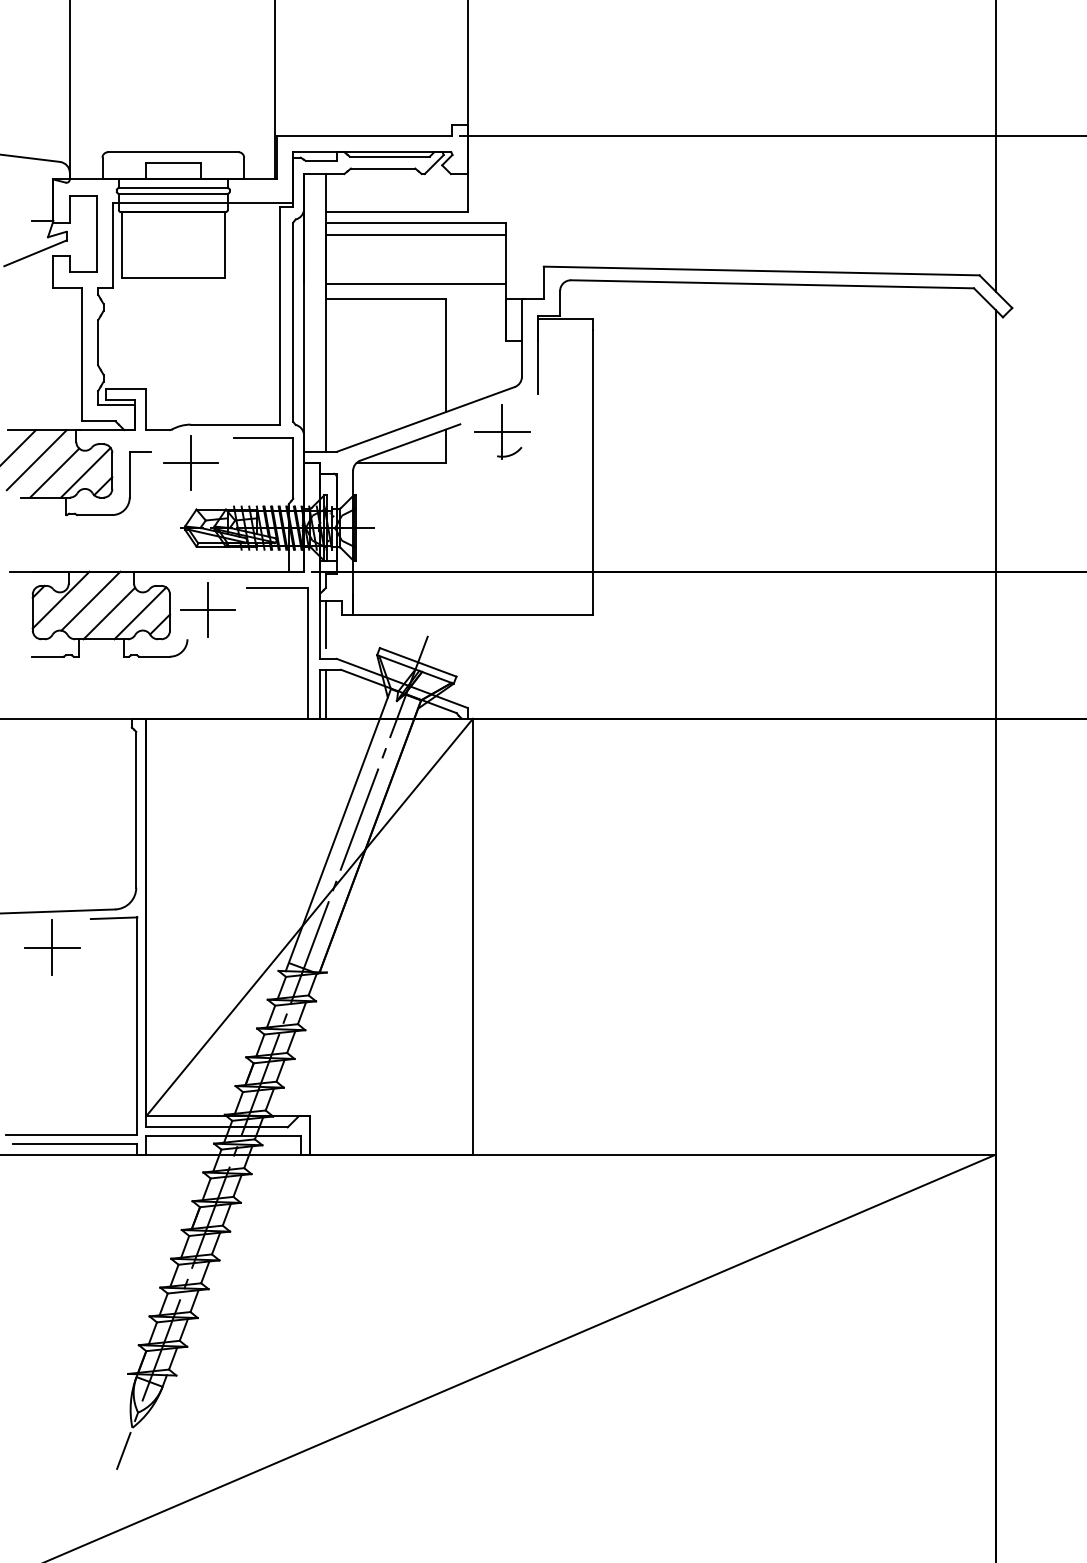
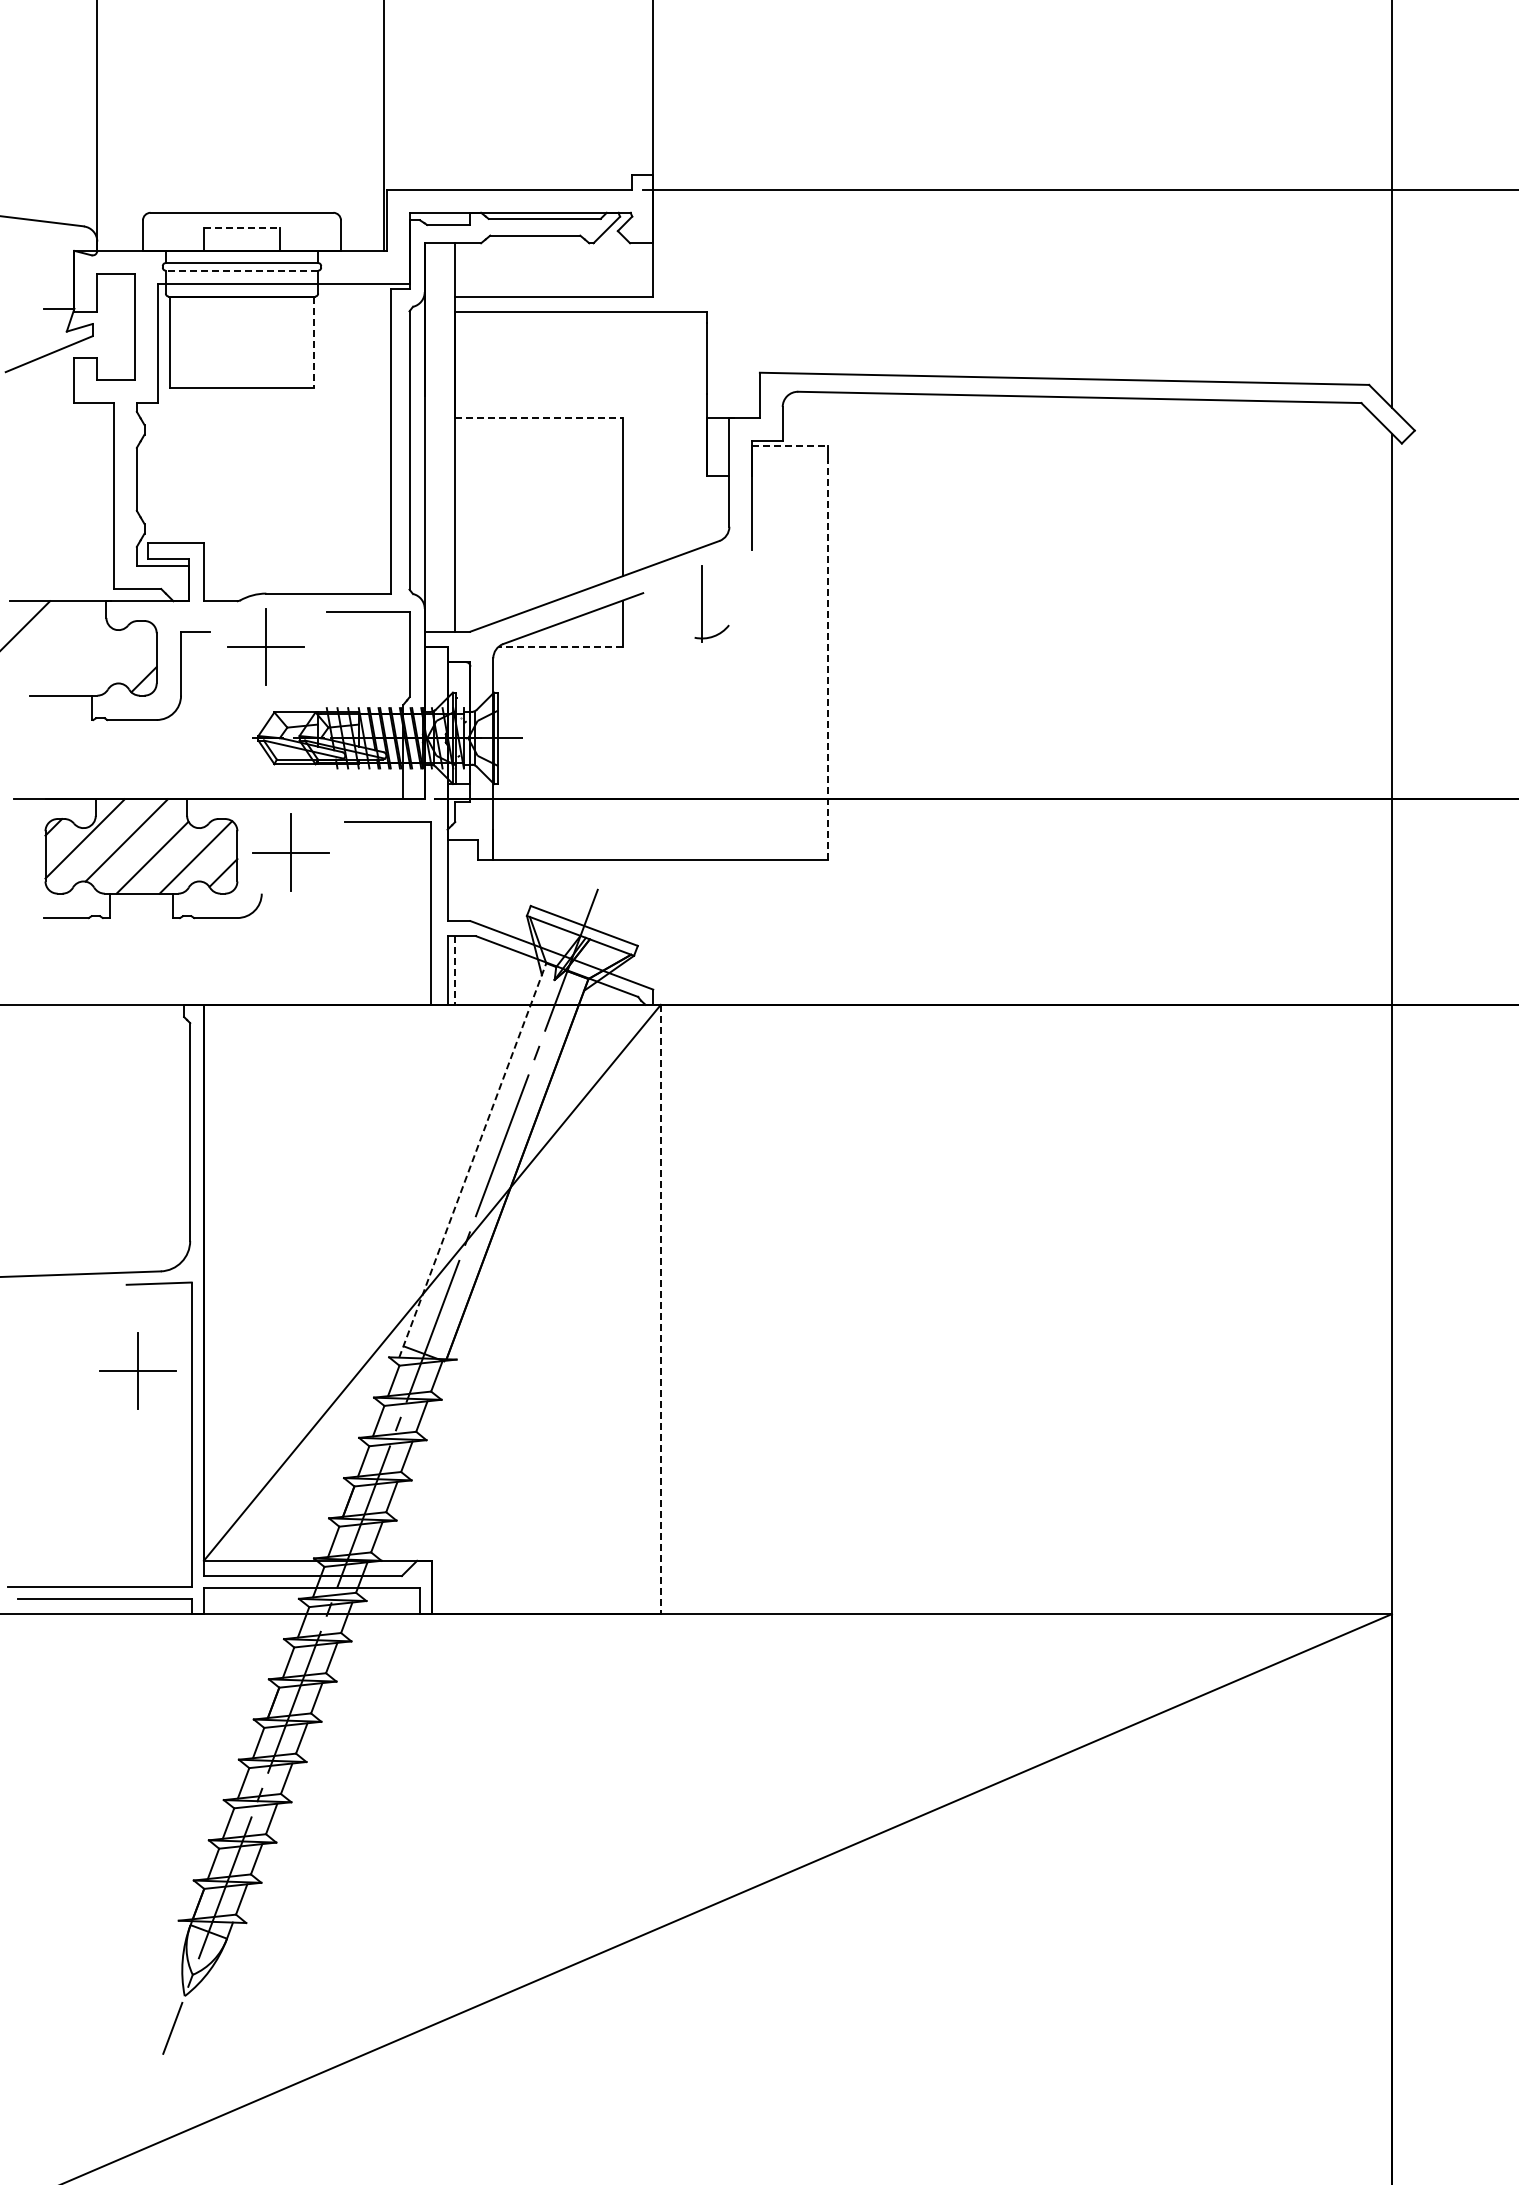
line: (173, 163) -> (242, 228), solid -> dashed
line: (172, 193) -> (241, 270), solid -> dashed
line: (415, 234) -> (580, 327), removed
line: (225, 245) -> (314, 342), solid -> dashed
line: (415, 284) -> (580, 397), removed
line: (386, 299) -> (539, 418), solid -> dashed
line: (565, 318) -> (790, 445), solid -> dashed
line: (502, 432) -> (701, 604), removed
line: (37, 460) -> (51, 643), removed
line: (401, 462) -> (560, 646), solid -> dashed
line: (85, 472) -> (119, 660), removed
line: (592, 472) -> (828, 660), solid -> dashed
line: (54, 473) -> (75, 661), removed
line: (326, 624) -> (455, 872), removed
line: (326, 694) -> (455, 971), solid -> dashed
line: (338, 830) -> (472, 1160), solid -> dashed
line: (472, 936) -> (660, 1309), solid -> dashed
part: (52, 947) -> (137, 1370), moved

